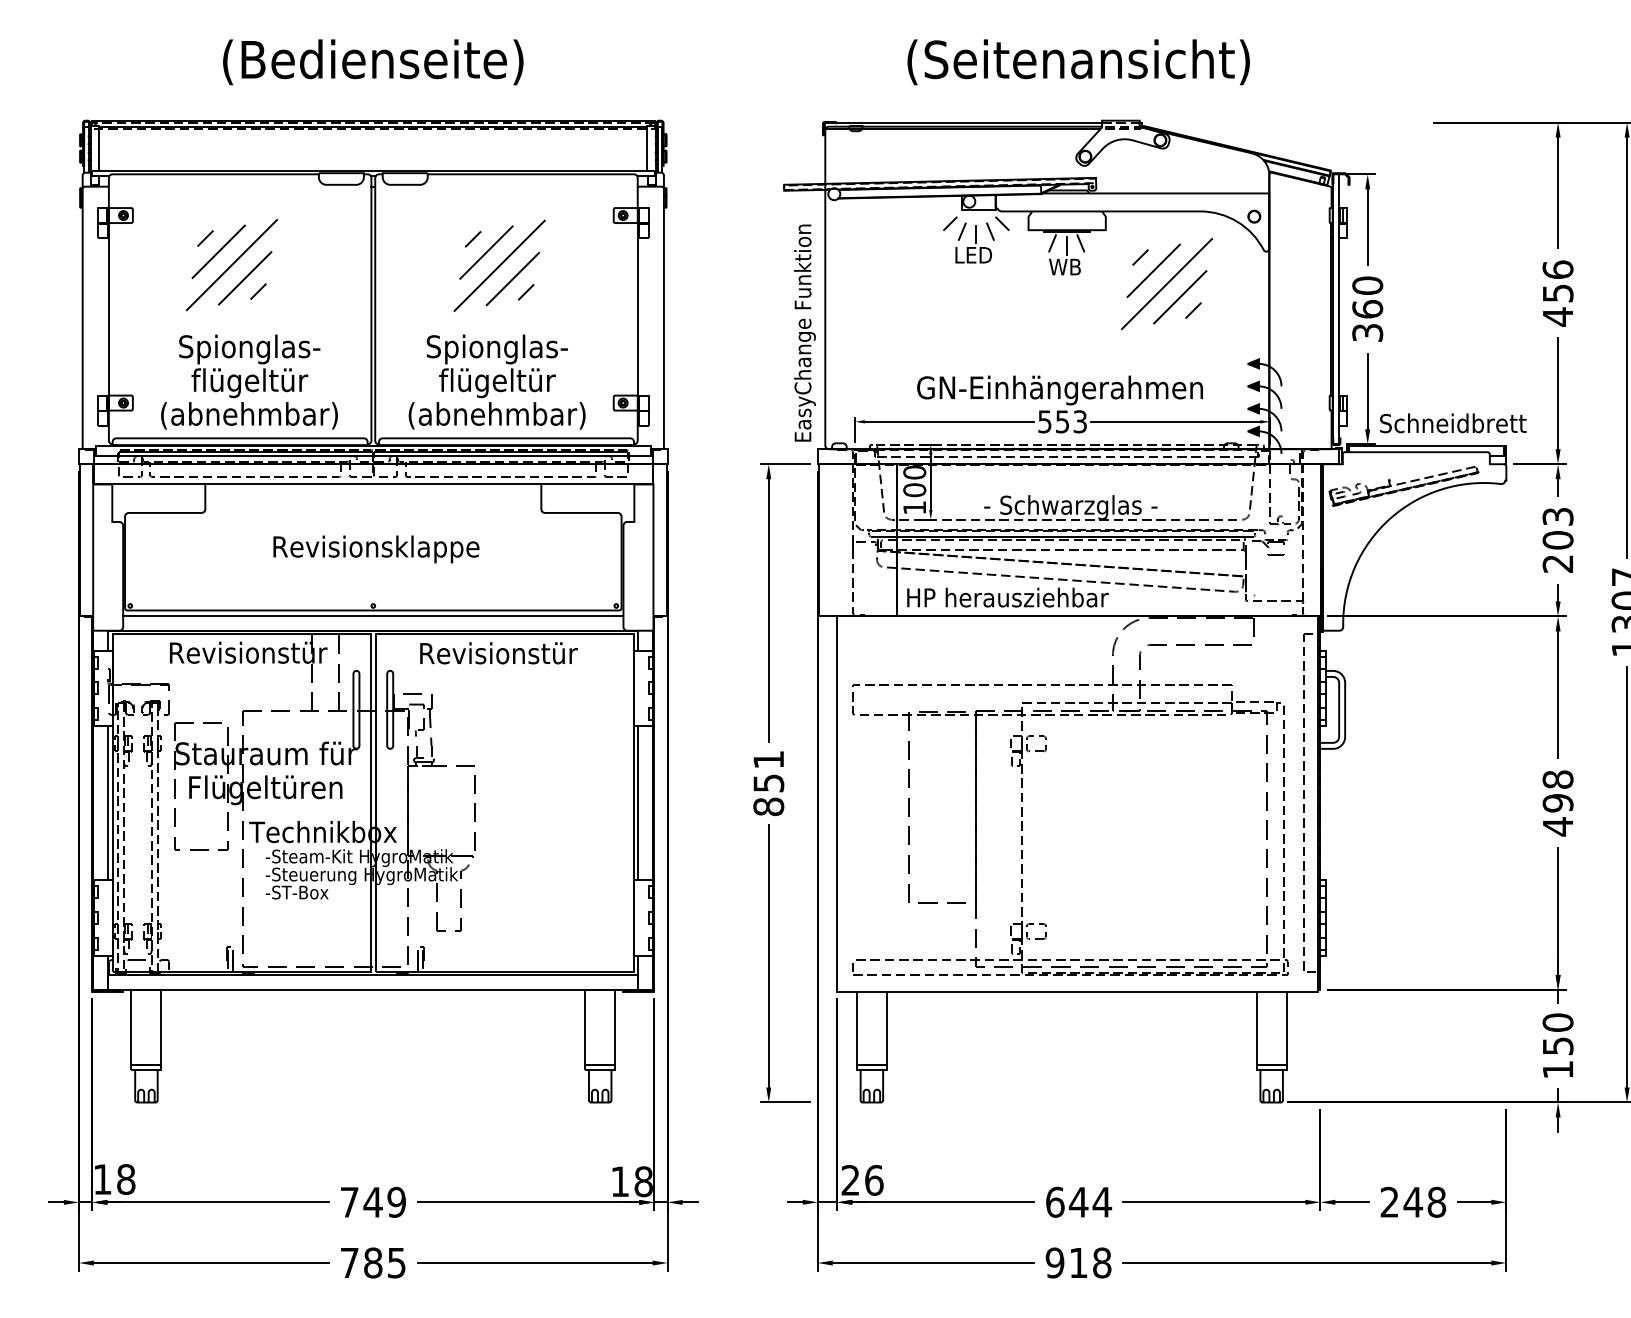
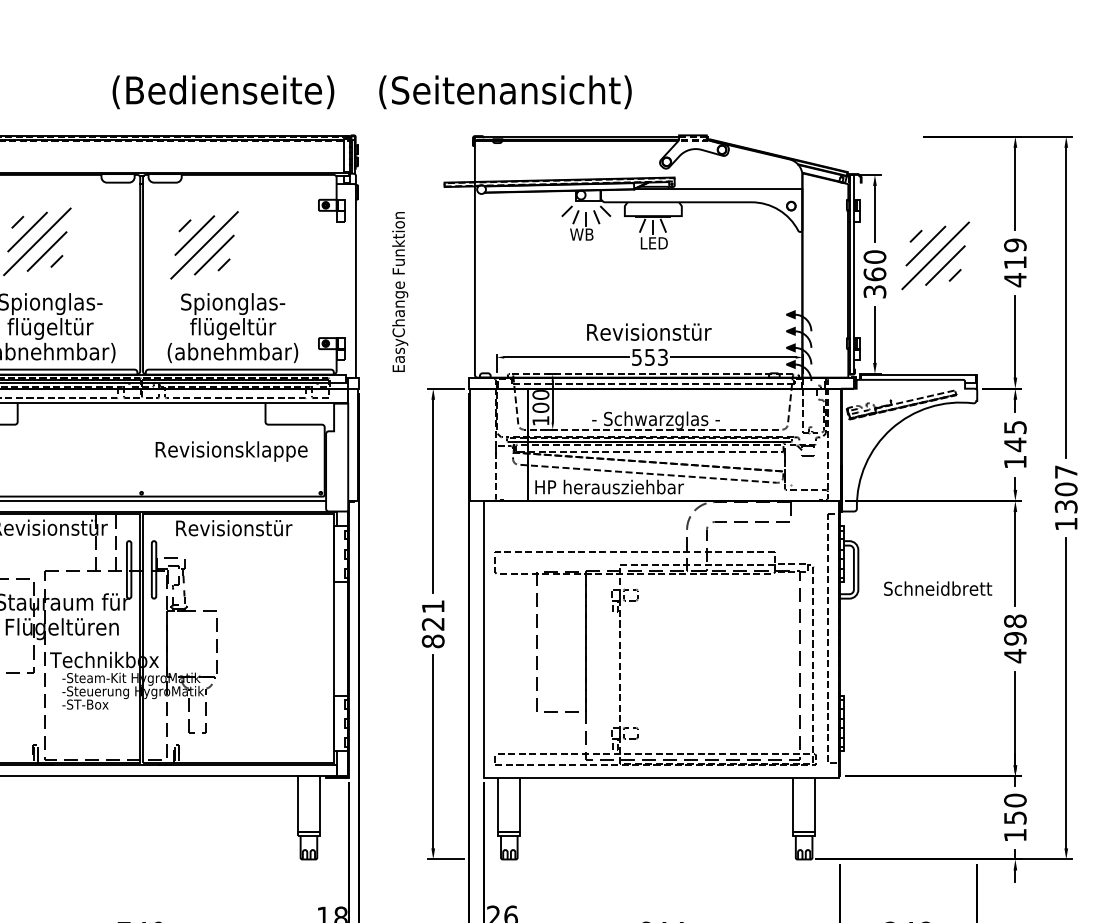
text: (373, 62) -> (223, 92), moved
text: (1078, 62) -> (505, 92), moved
text: (973, 255) -> (584, 234), LED -> WB
part: (499, 265) -> (204, 245), moved
text: (1067, 266) -> (653, 242), WB -> LED
text: (1557, 281) -> (1014, 253), 456 -> 419
part: (1166, 284) -> (935, 256), moved
line: (637, 308) -> (336, 273), removed
text: (804, 332) -> (399, 291), moved
text: (1059, 390) -> (647, 334), GN-Einhängerahmen -> Revisionstür
text: (1453, 423) -> (938, 588), moved
text: (1557, 540) -> (1014, 444), 203 -> 145
text: (376, 549) -> (231, 451), moved
text: (768, 783) -> (433, 624), 851 -> 821
line: (638, 802) -> (337, 638), removed

